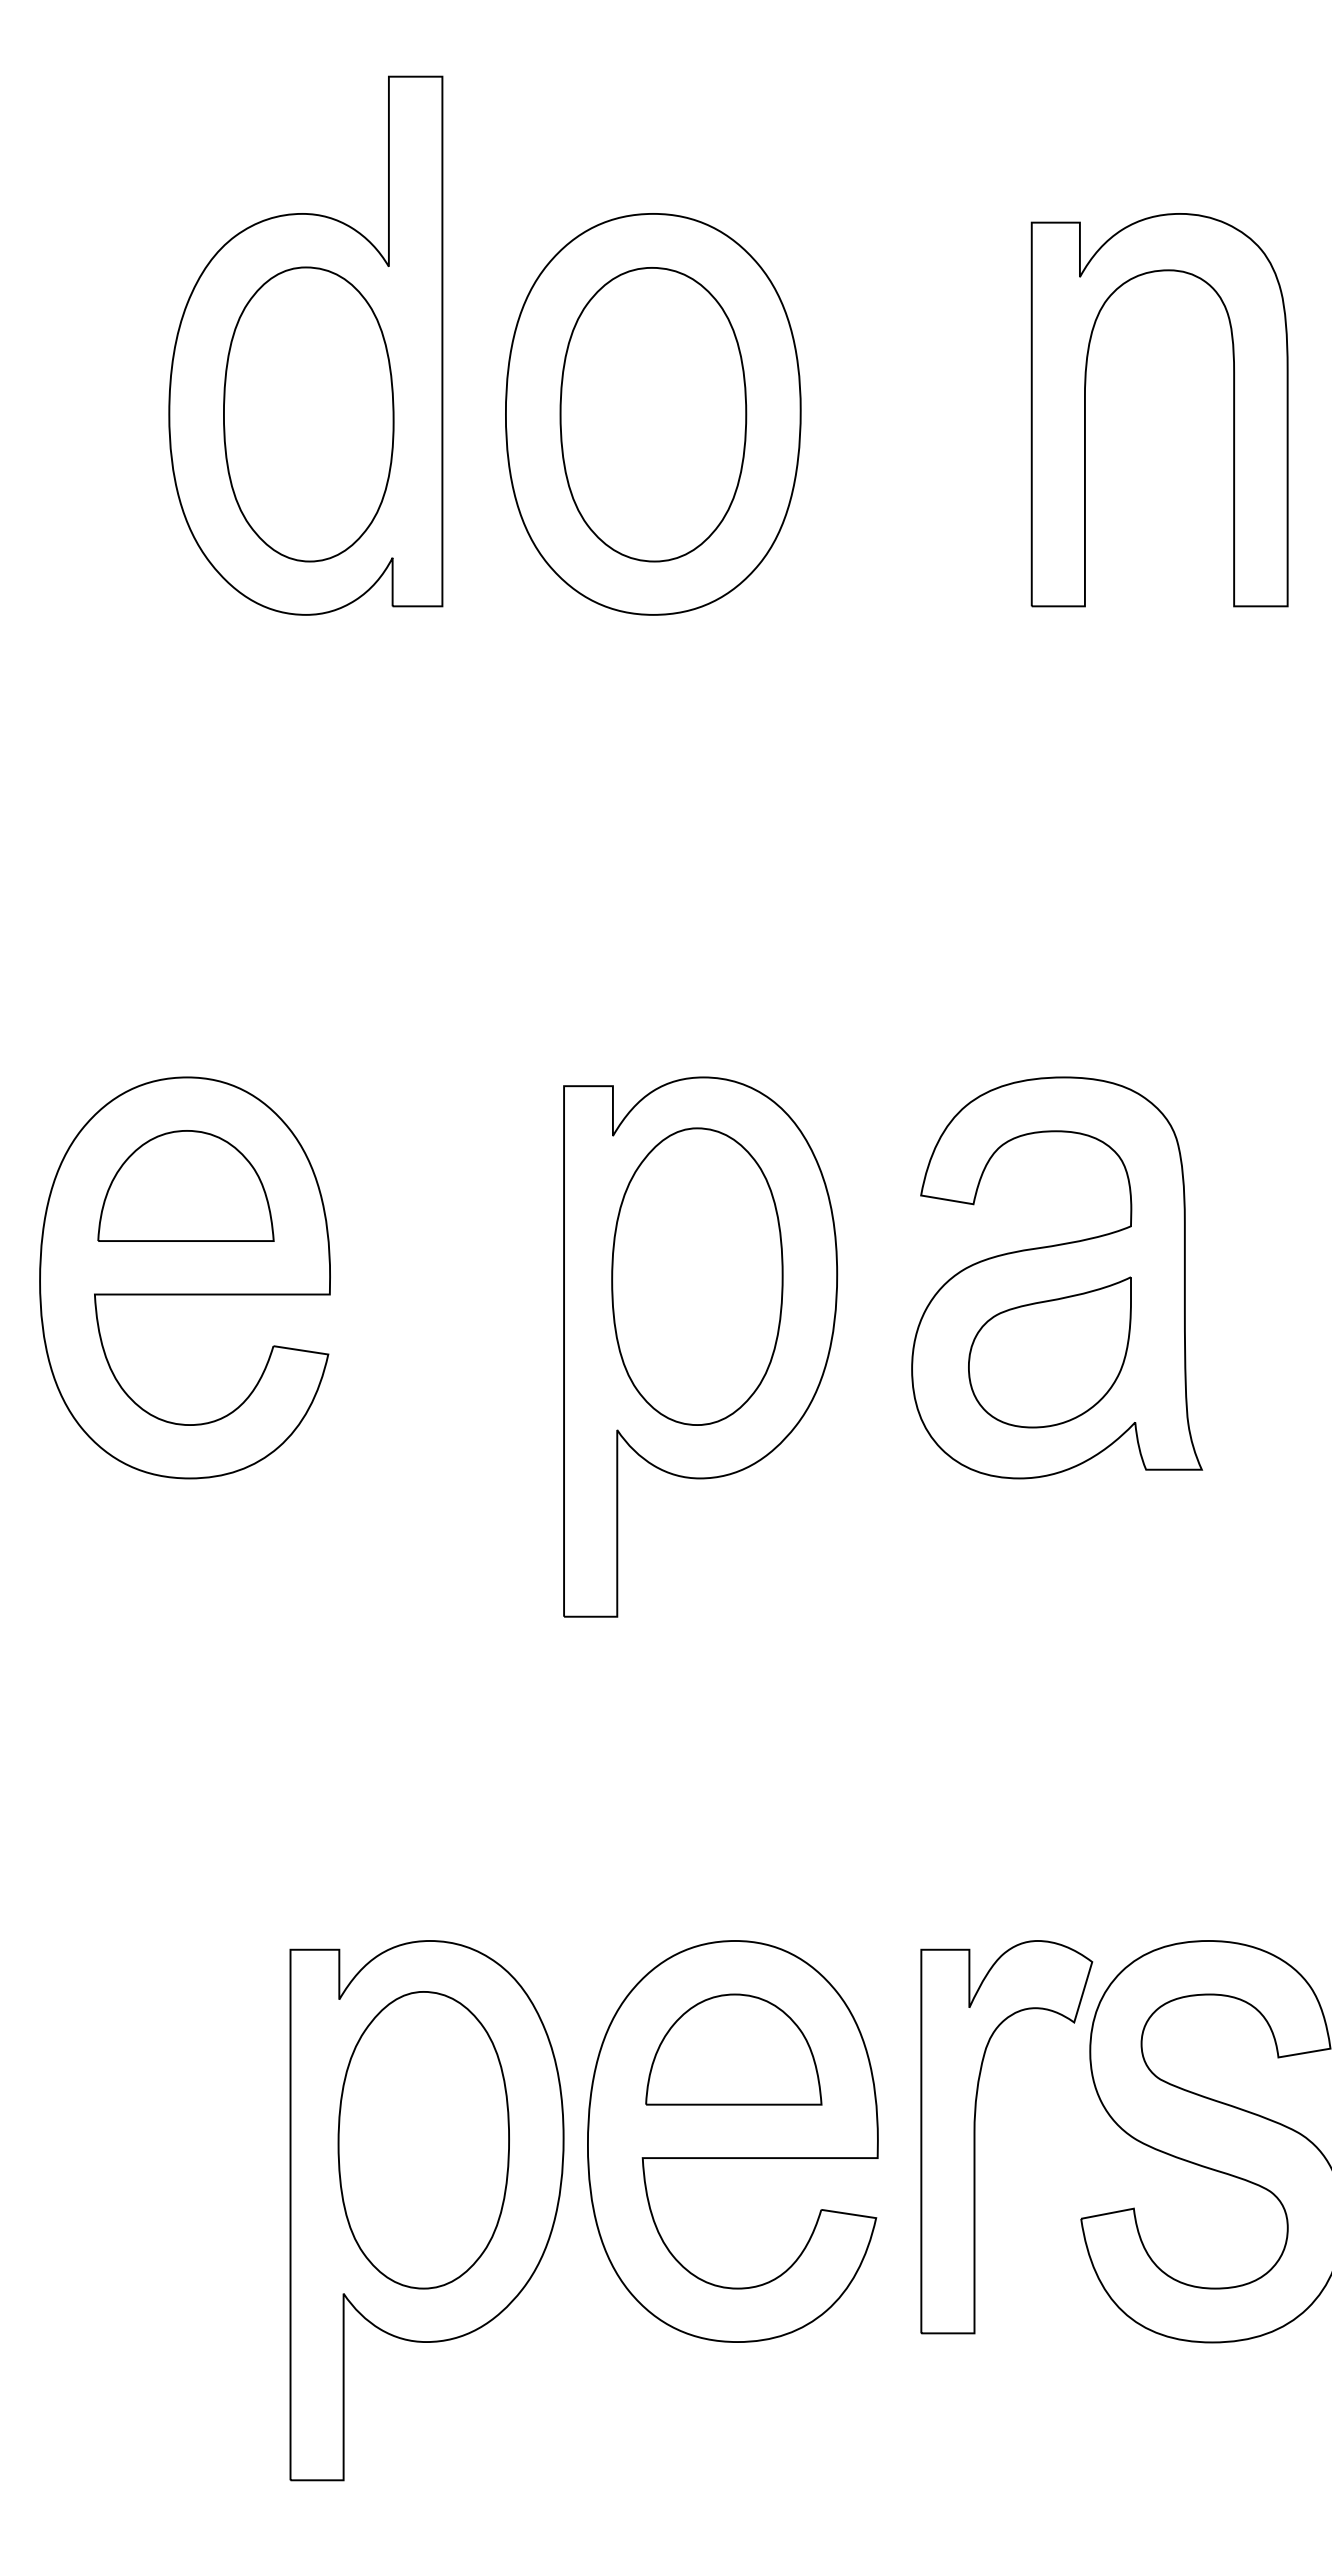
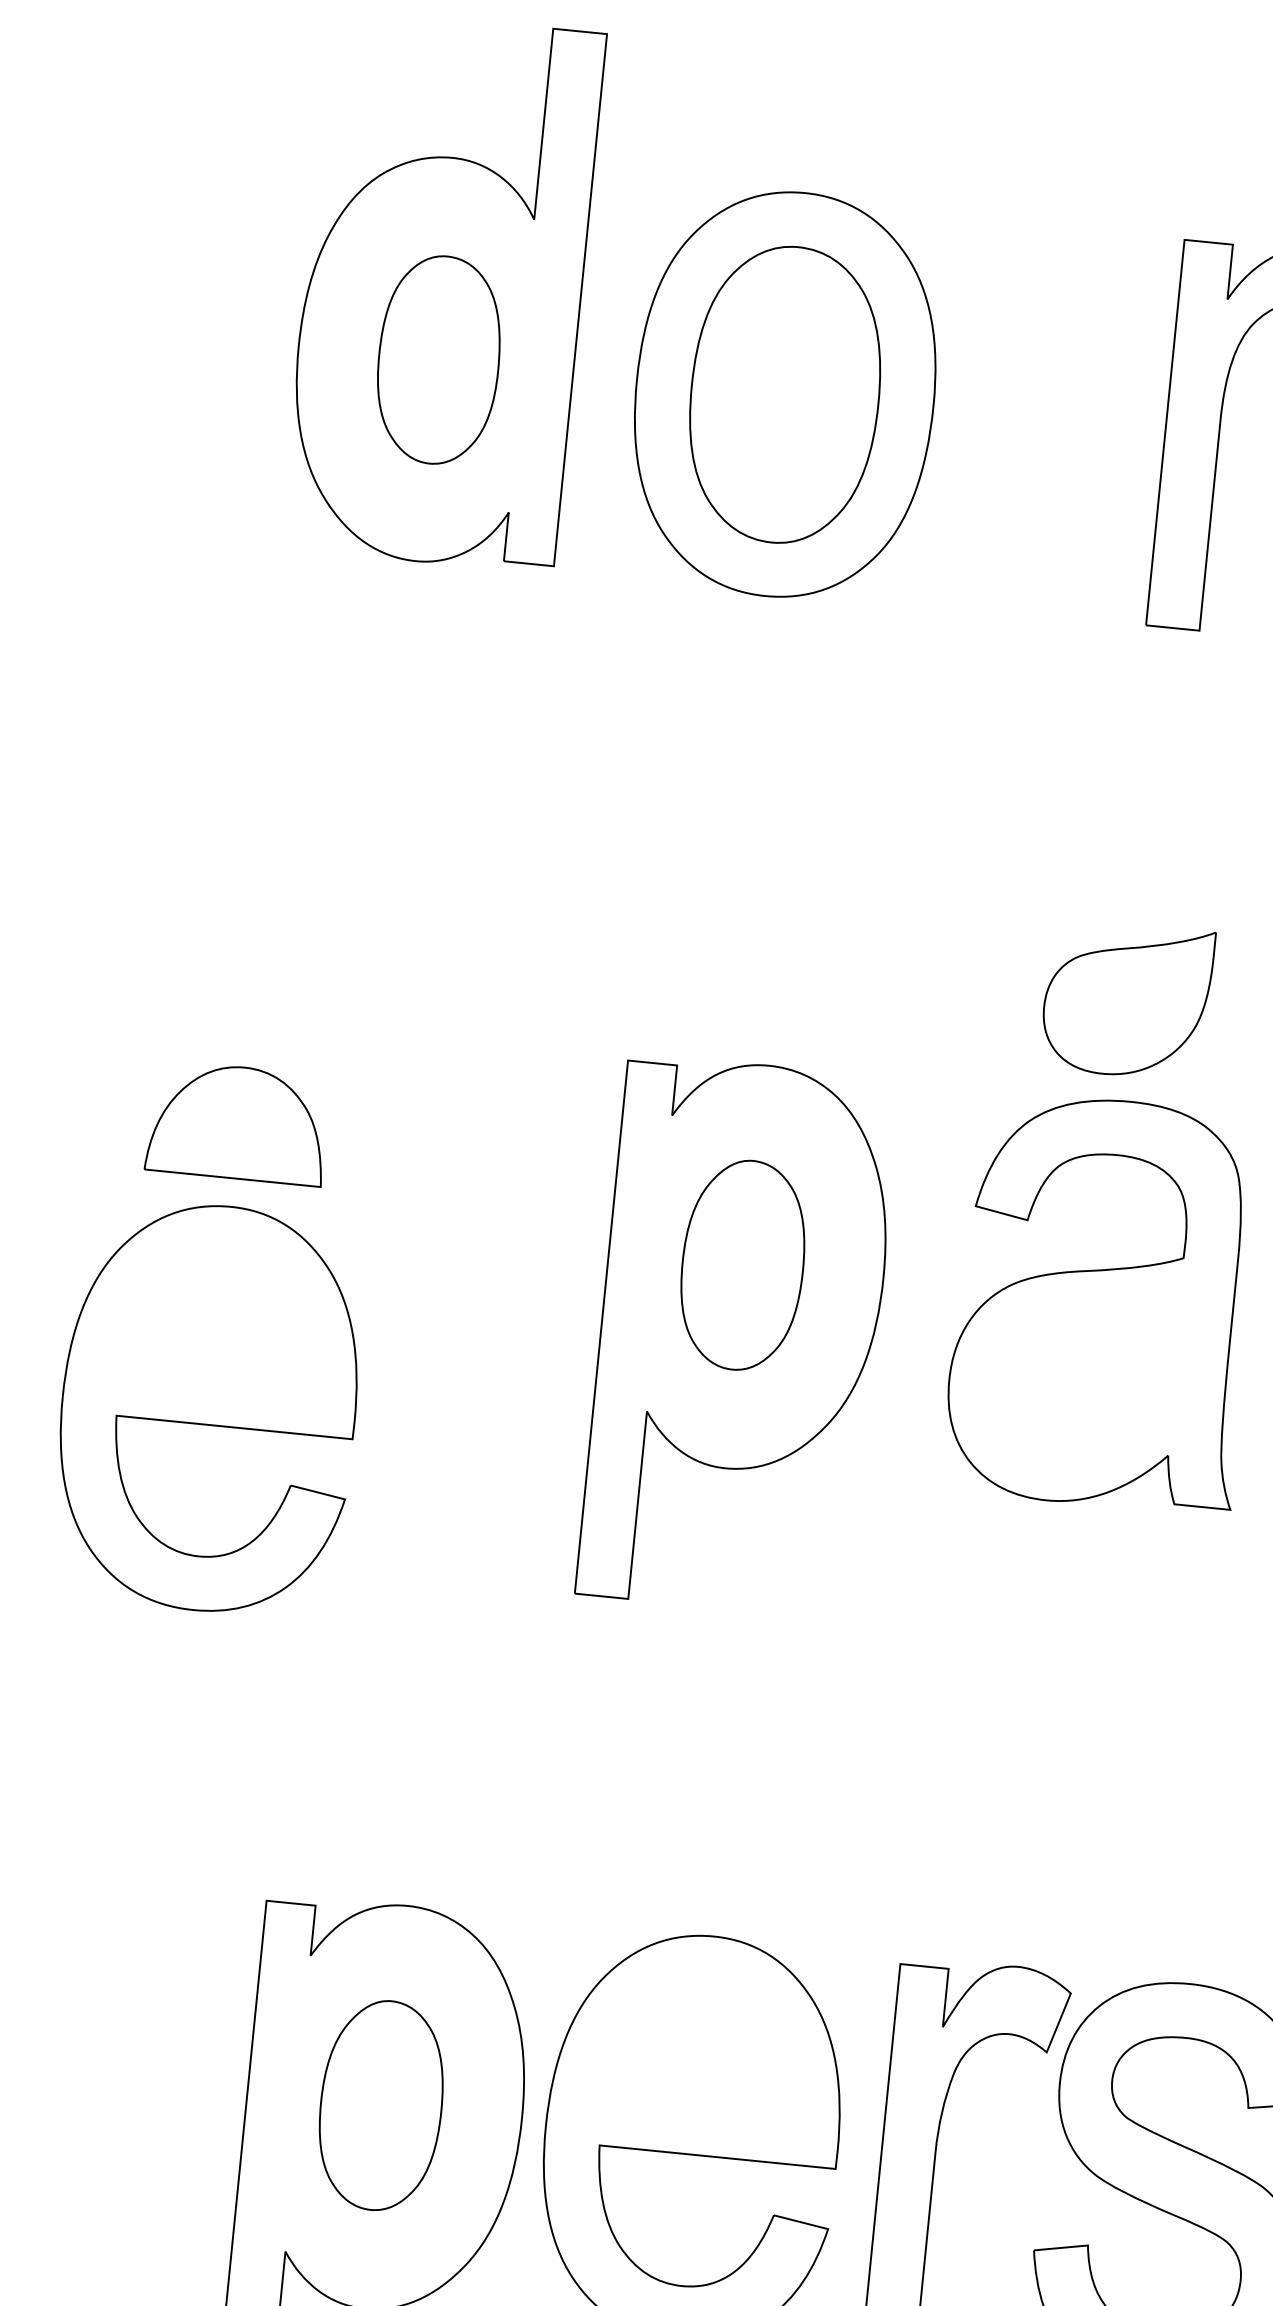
part: (308, 414) -> (438, 360), size x0.7
part: (697, 1276) -> (743, 1265), size x0.7
part: (184, 1277) -> (208, 1407), moved
part: (1049, 1352) -> (1126, 1000), moved
part: (733, 2049) -> (701, 2045), removed
part: (423, 2140) -> (381, 2105), size x0.7

